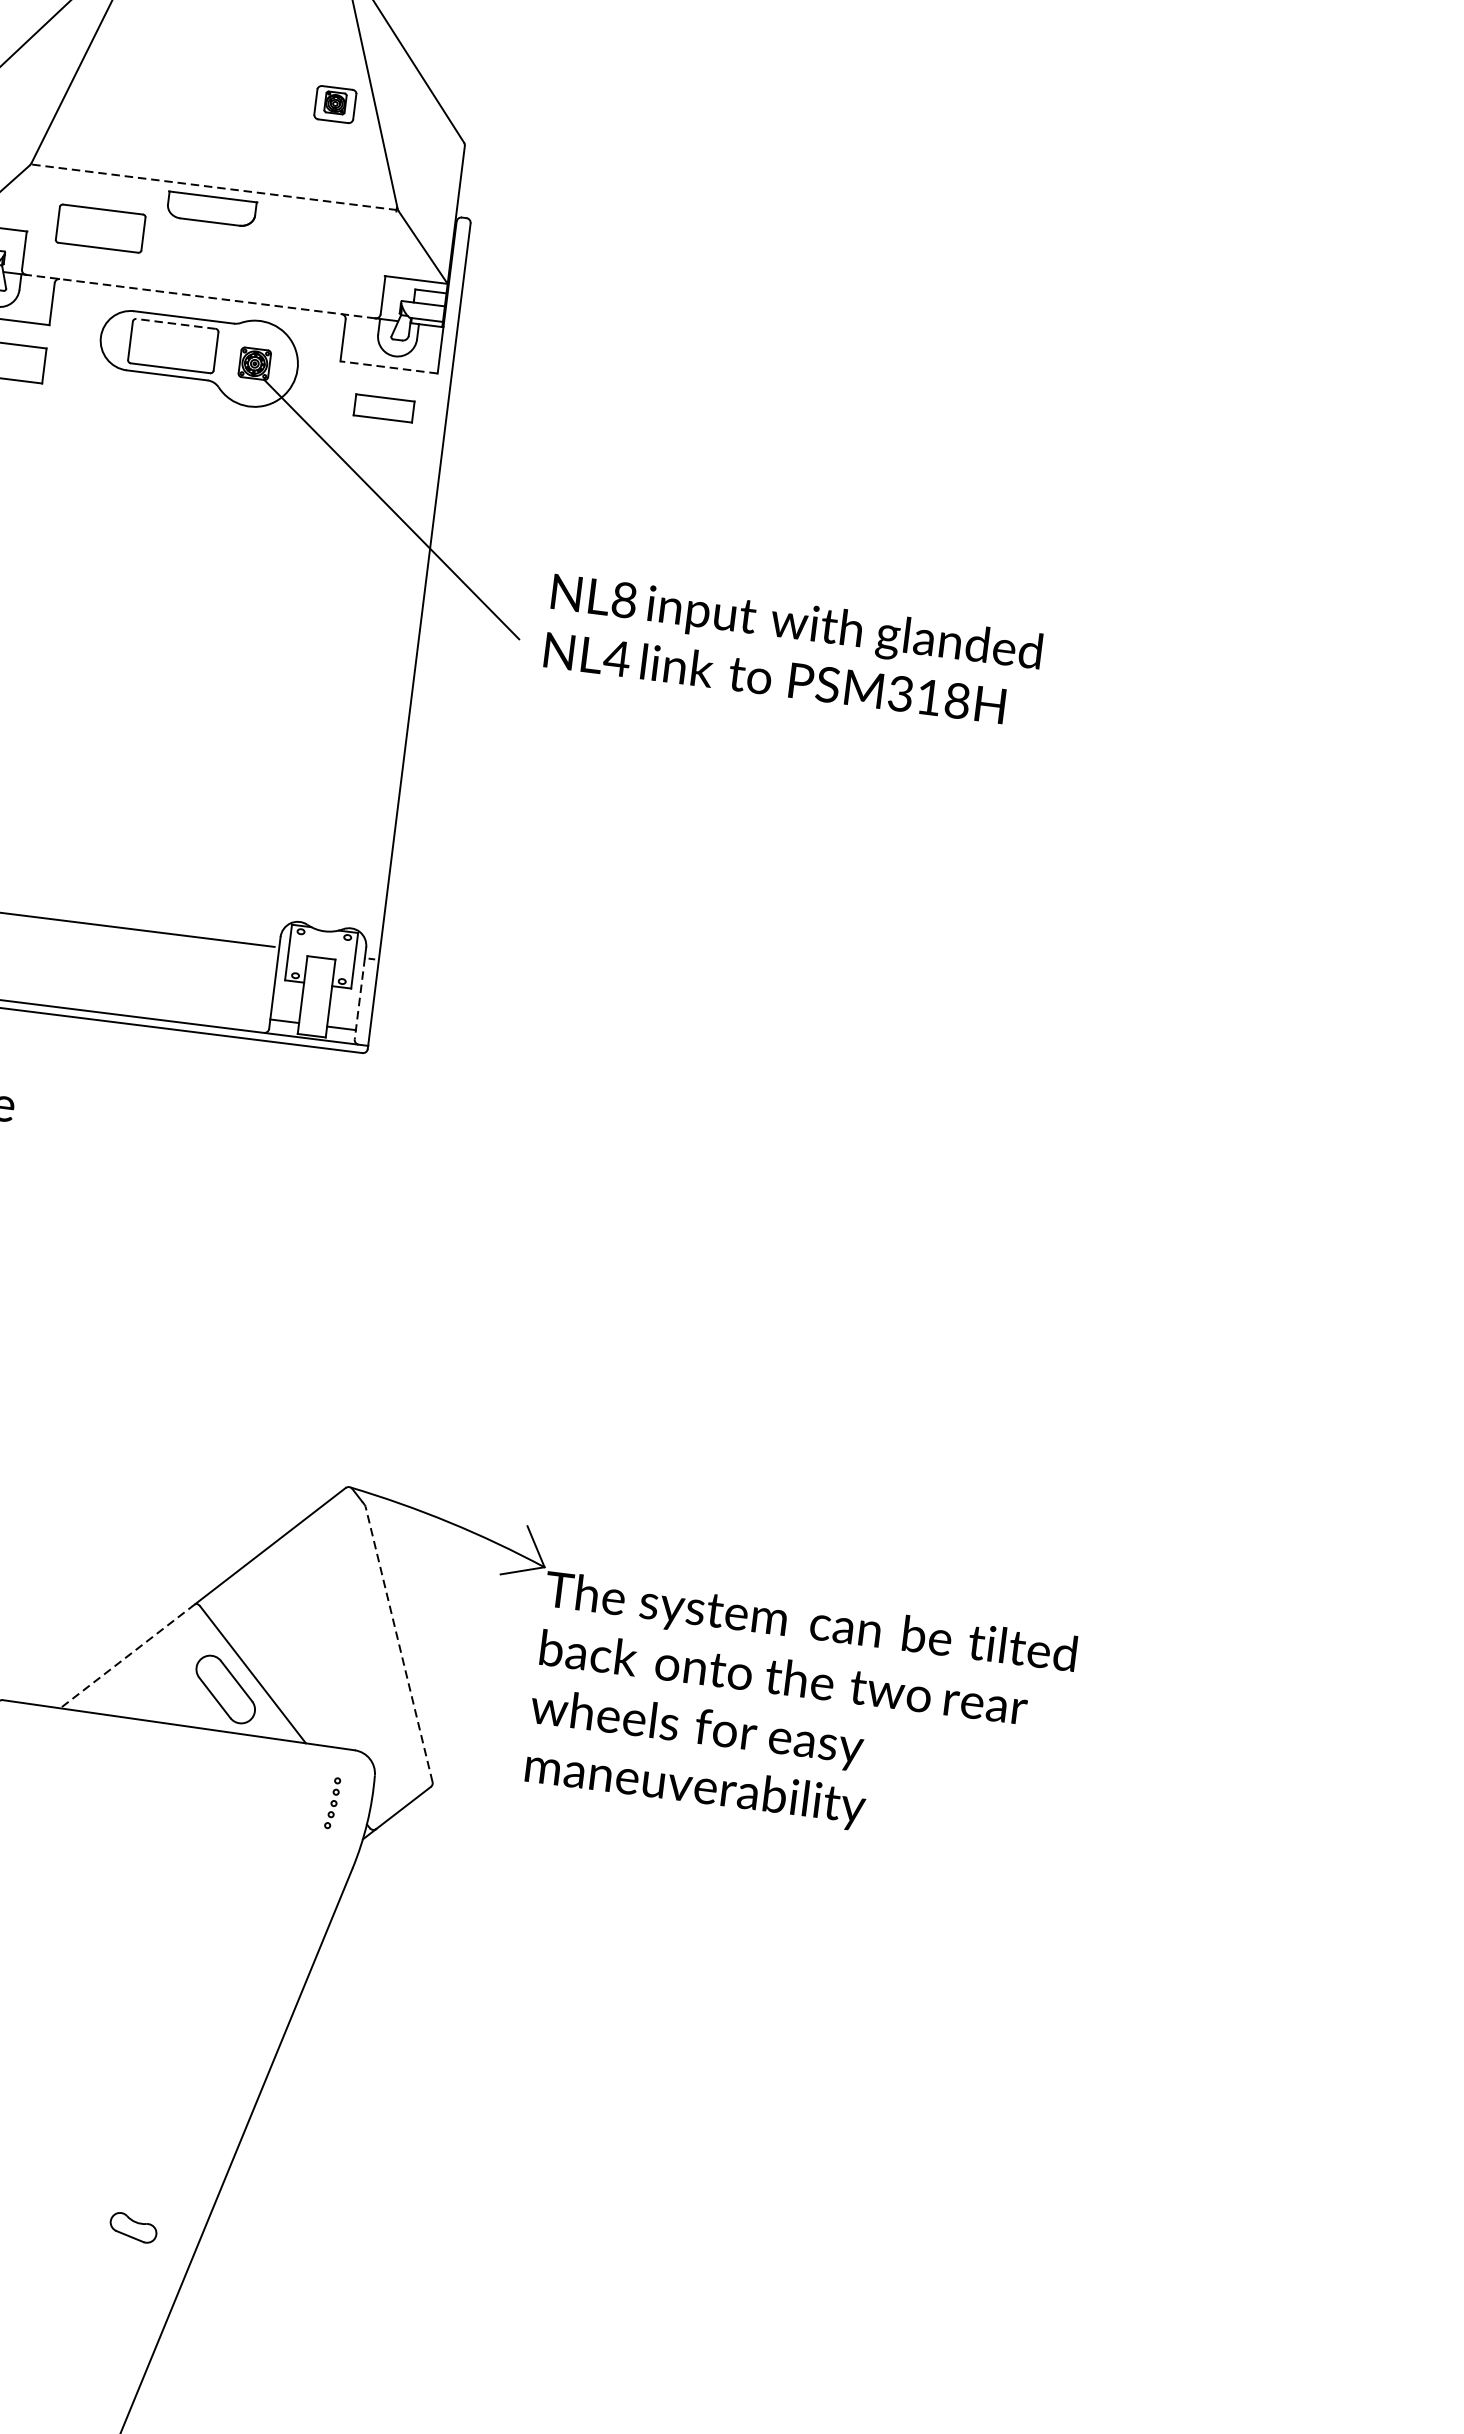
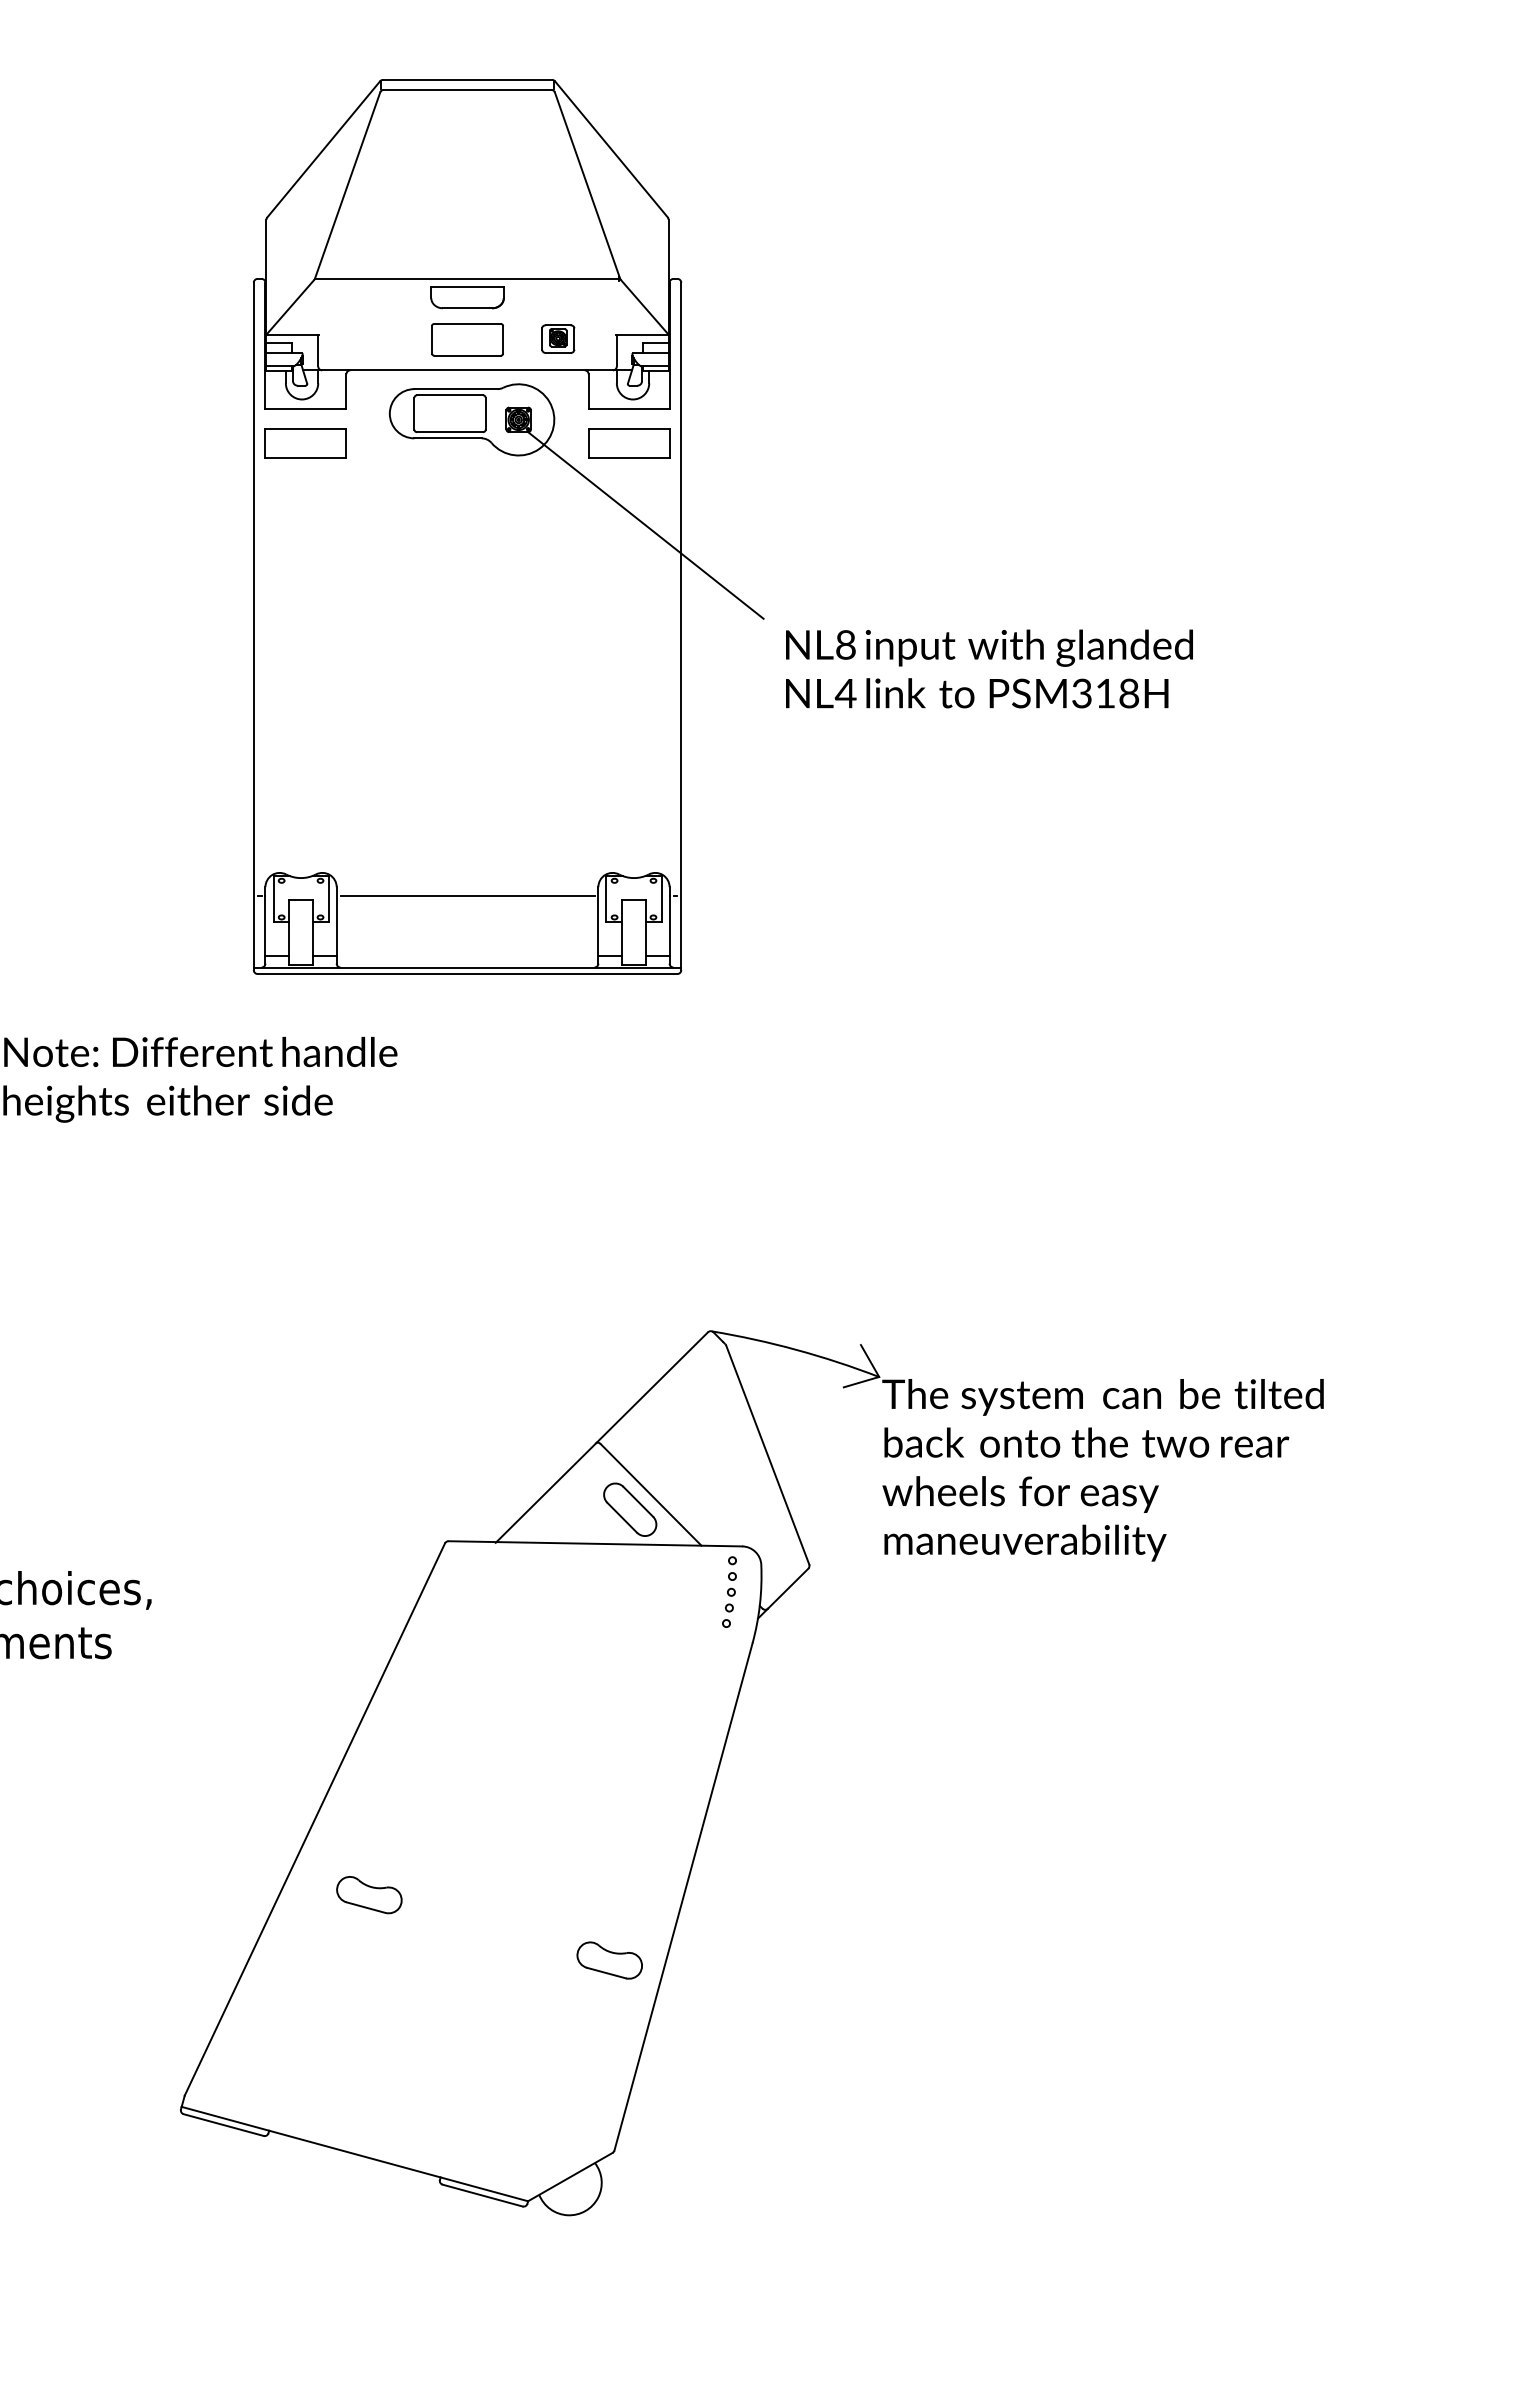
part: (335, 103) -> (558, 338), moved
line: (214, 187) -> (467, 279), dashed -> solid
part: (100, 228) -> (467, 339), moved
line: (200, 296) -> (467, 370), dashed -> solid
line: (175, 324) -> (449, 395), dashed -> solid
line: (388, 367) -> (628, 409), dashed -> solid
part: (384, 408) -> (629, 443), size x1.67
text: (793, 649) -> (989, 668), moved
line: (359, 998) -> (669, 929), dashed -> solid
line: (398, 1643) -> (767, 1454), dashed -> solid
line: (127, 1656) -> (546, 1492), dashed -> solid
part: (332, 1802) -> (729, 1591), size x1.67
part: (133, 2227) -> (609, 1960), size x1.67

